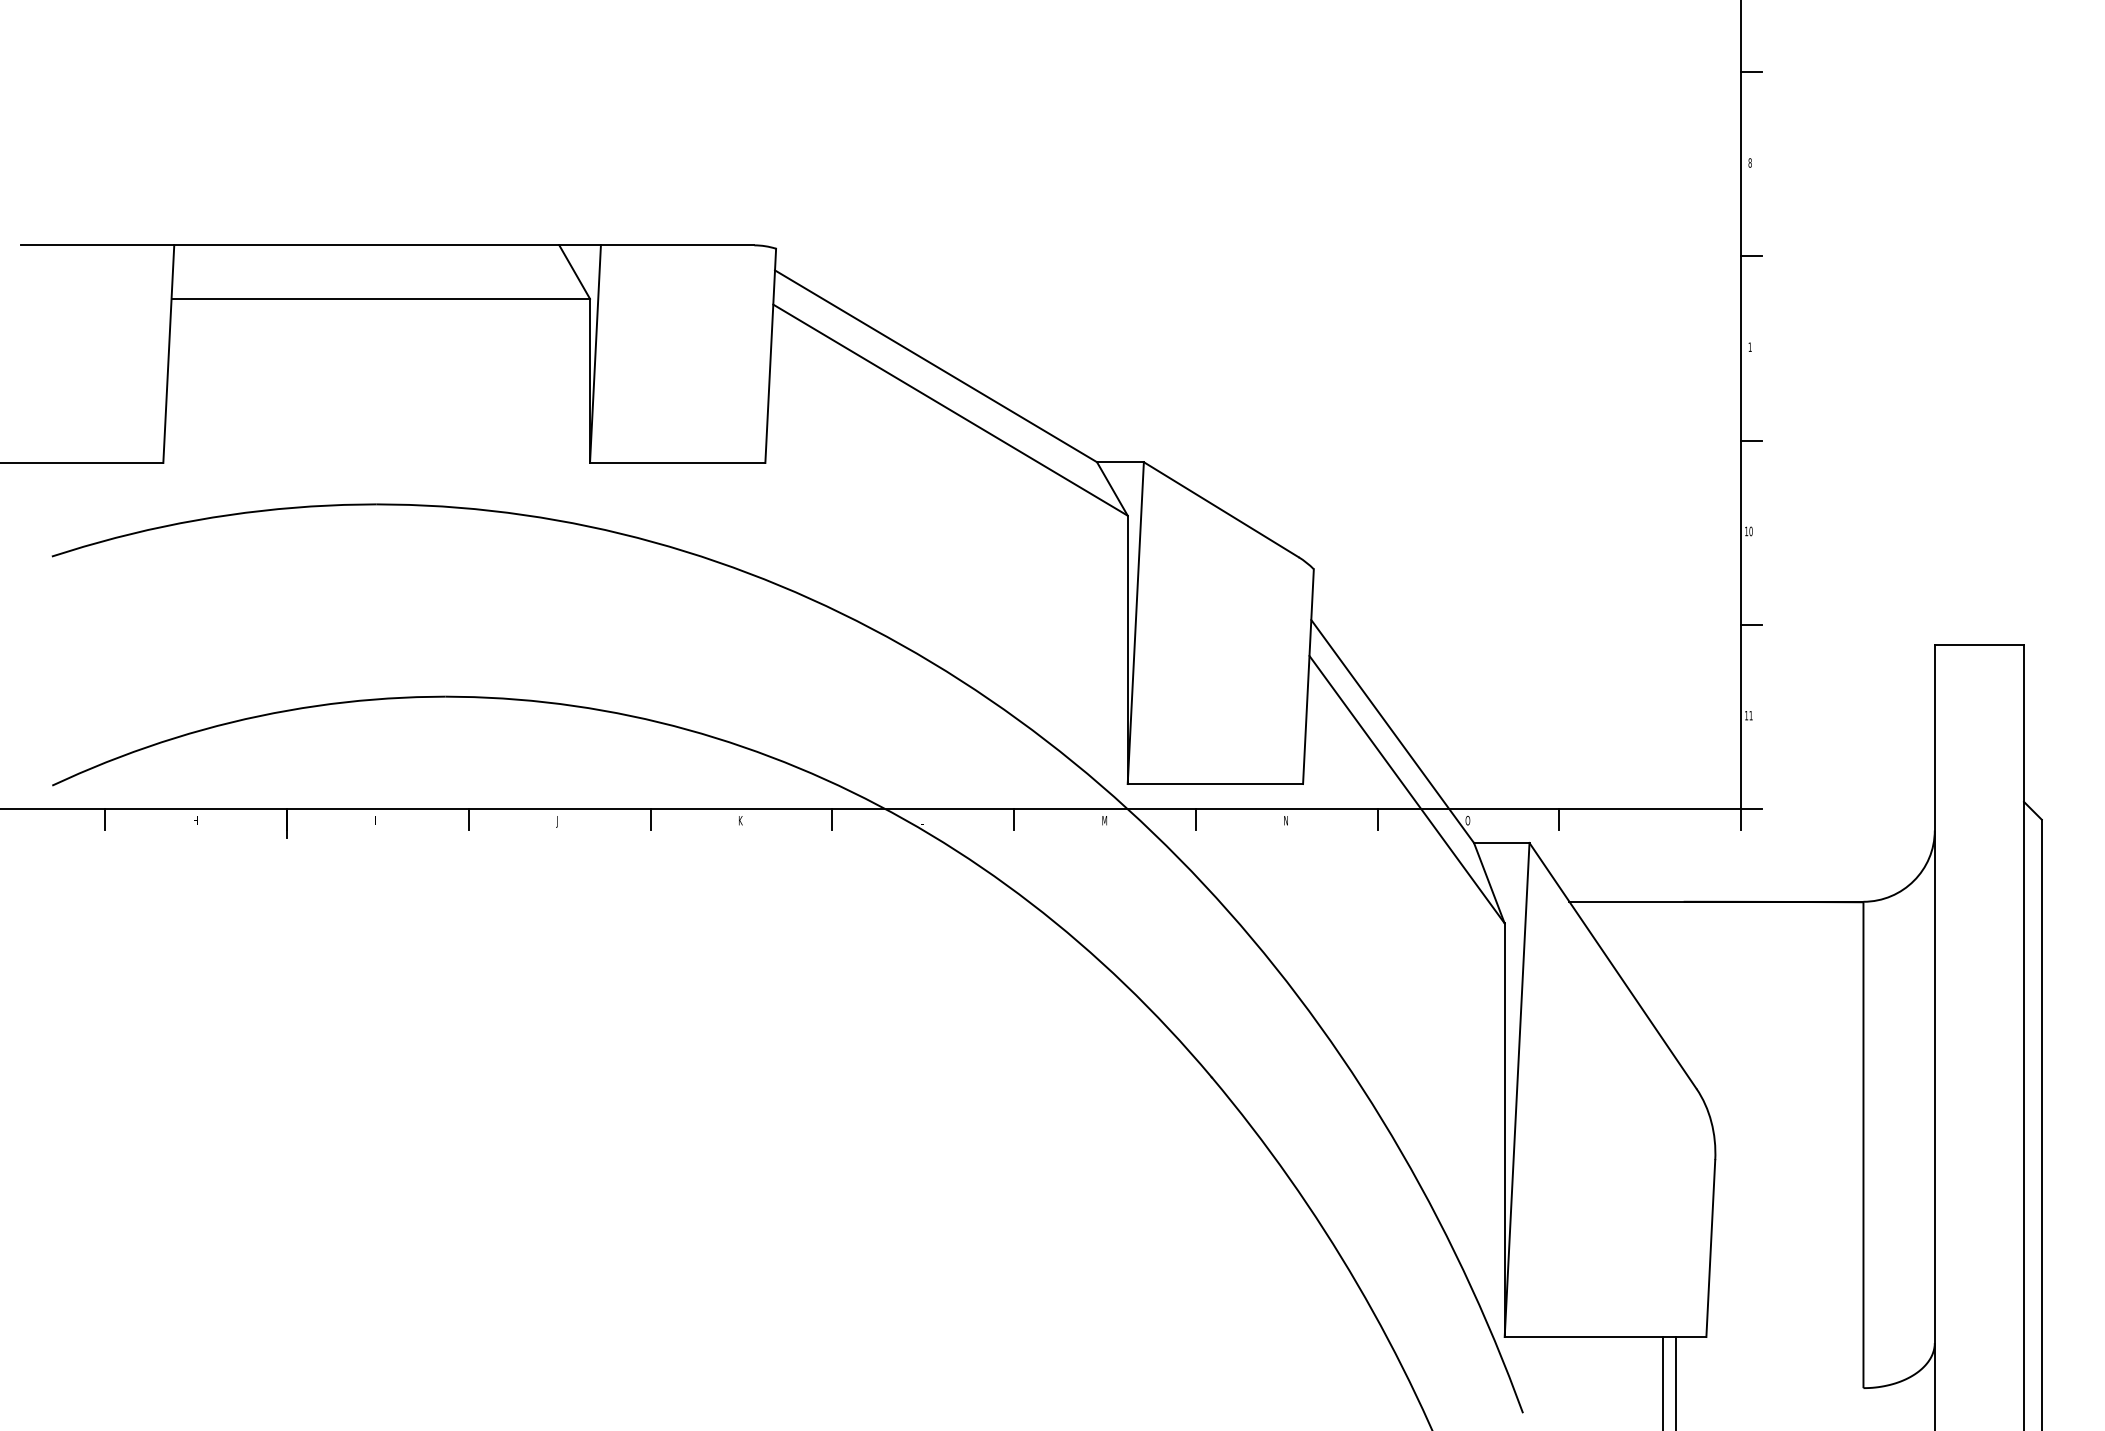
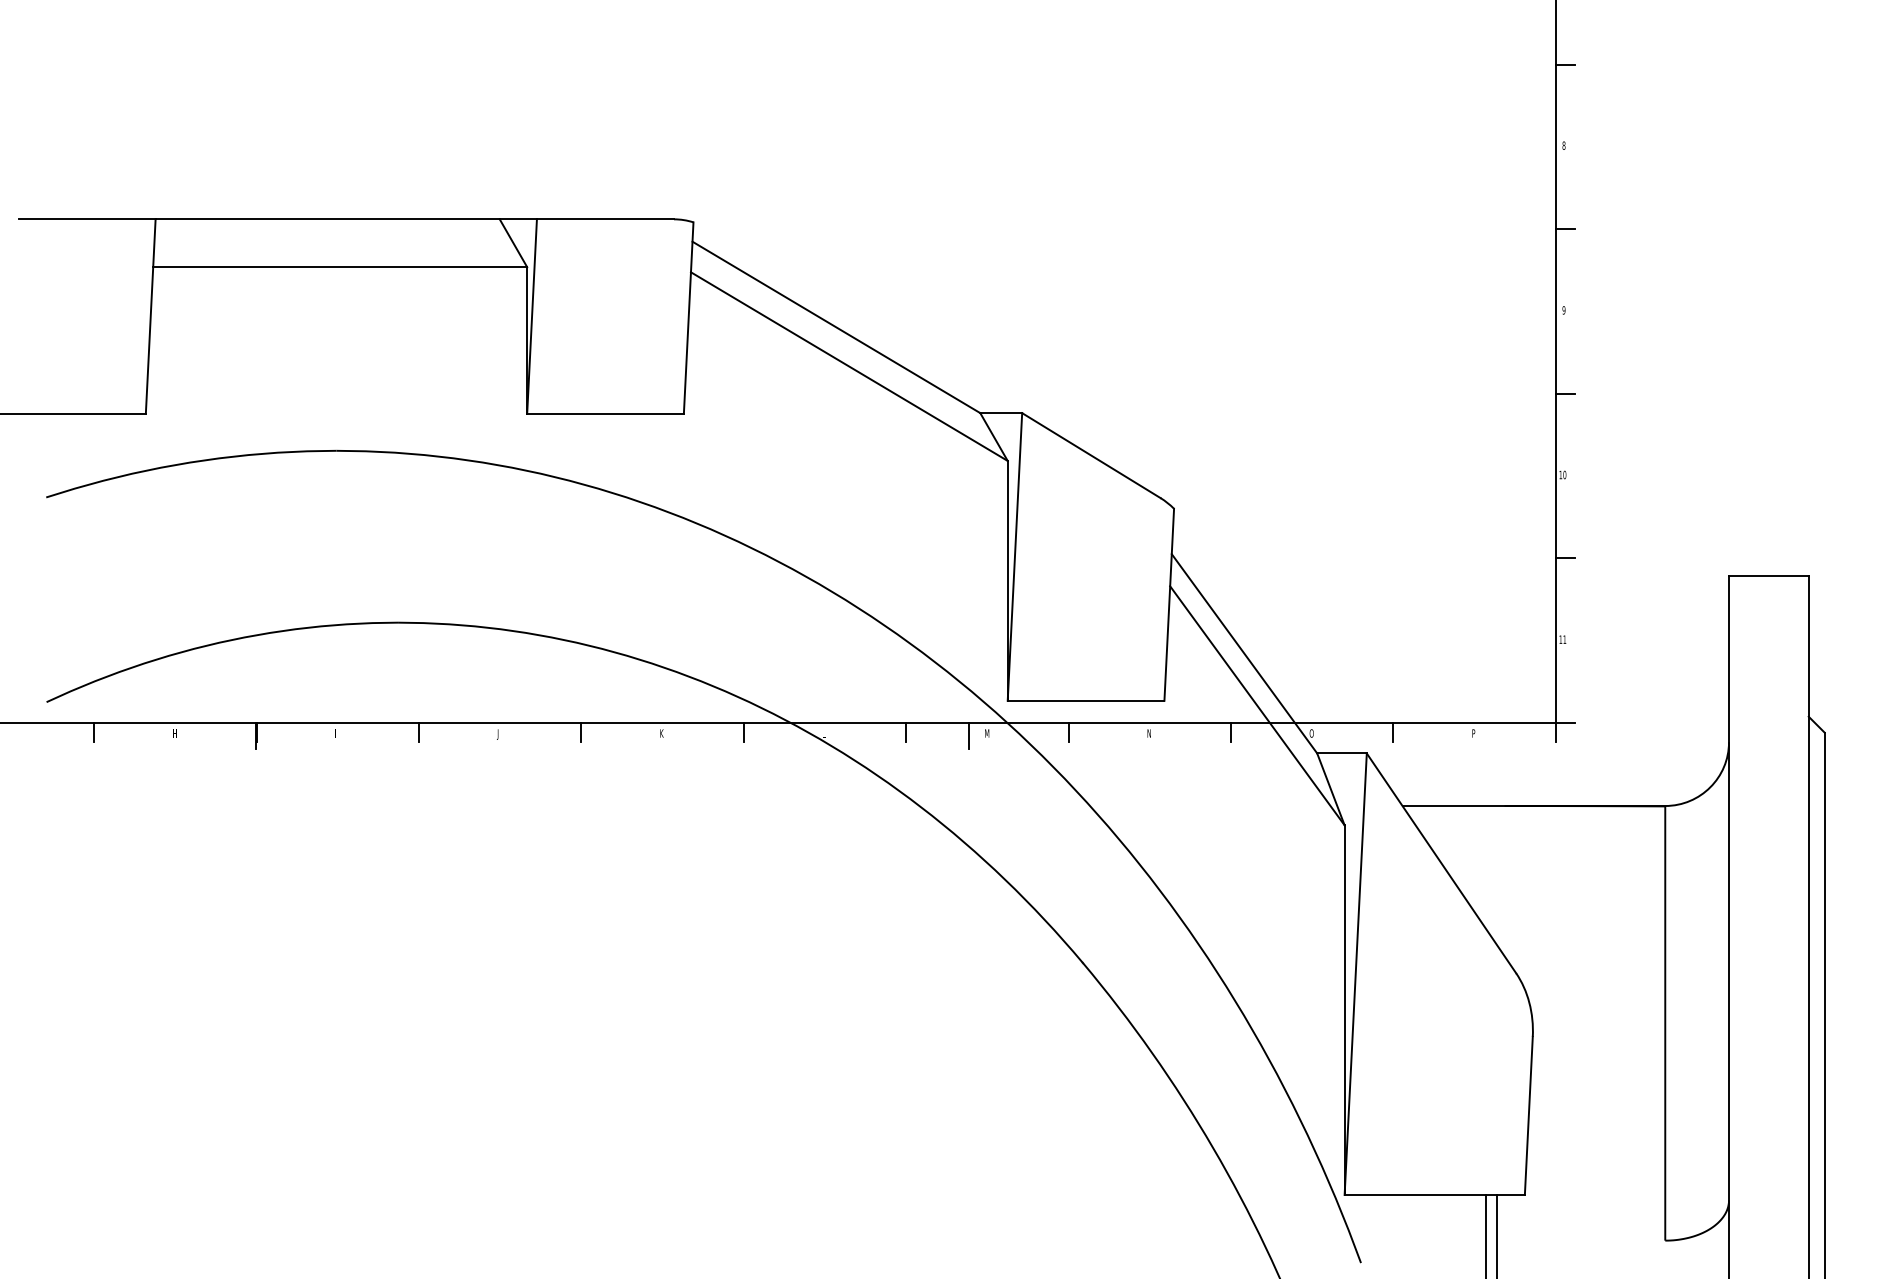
text: (1749, 346) -> (1563, 309), 1 -> 9
text: (1648, 820) -> (1473, 733), I -> P
line: (1084, 823) -> (969, 736), added

